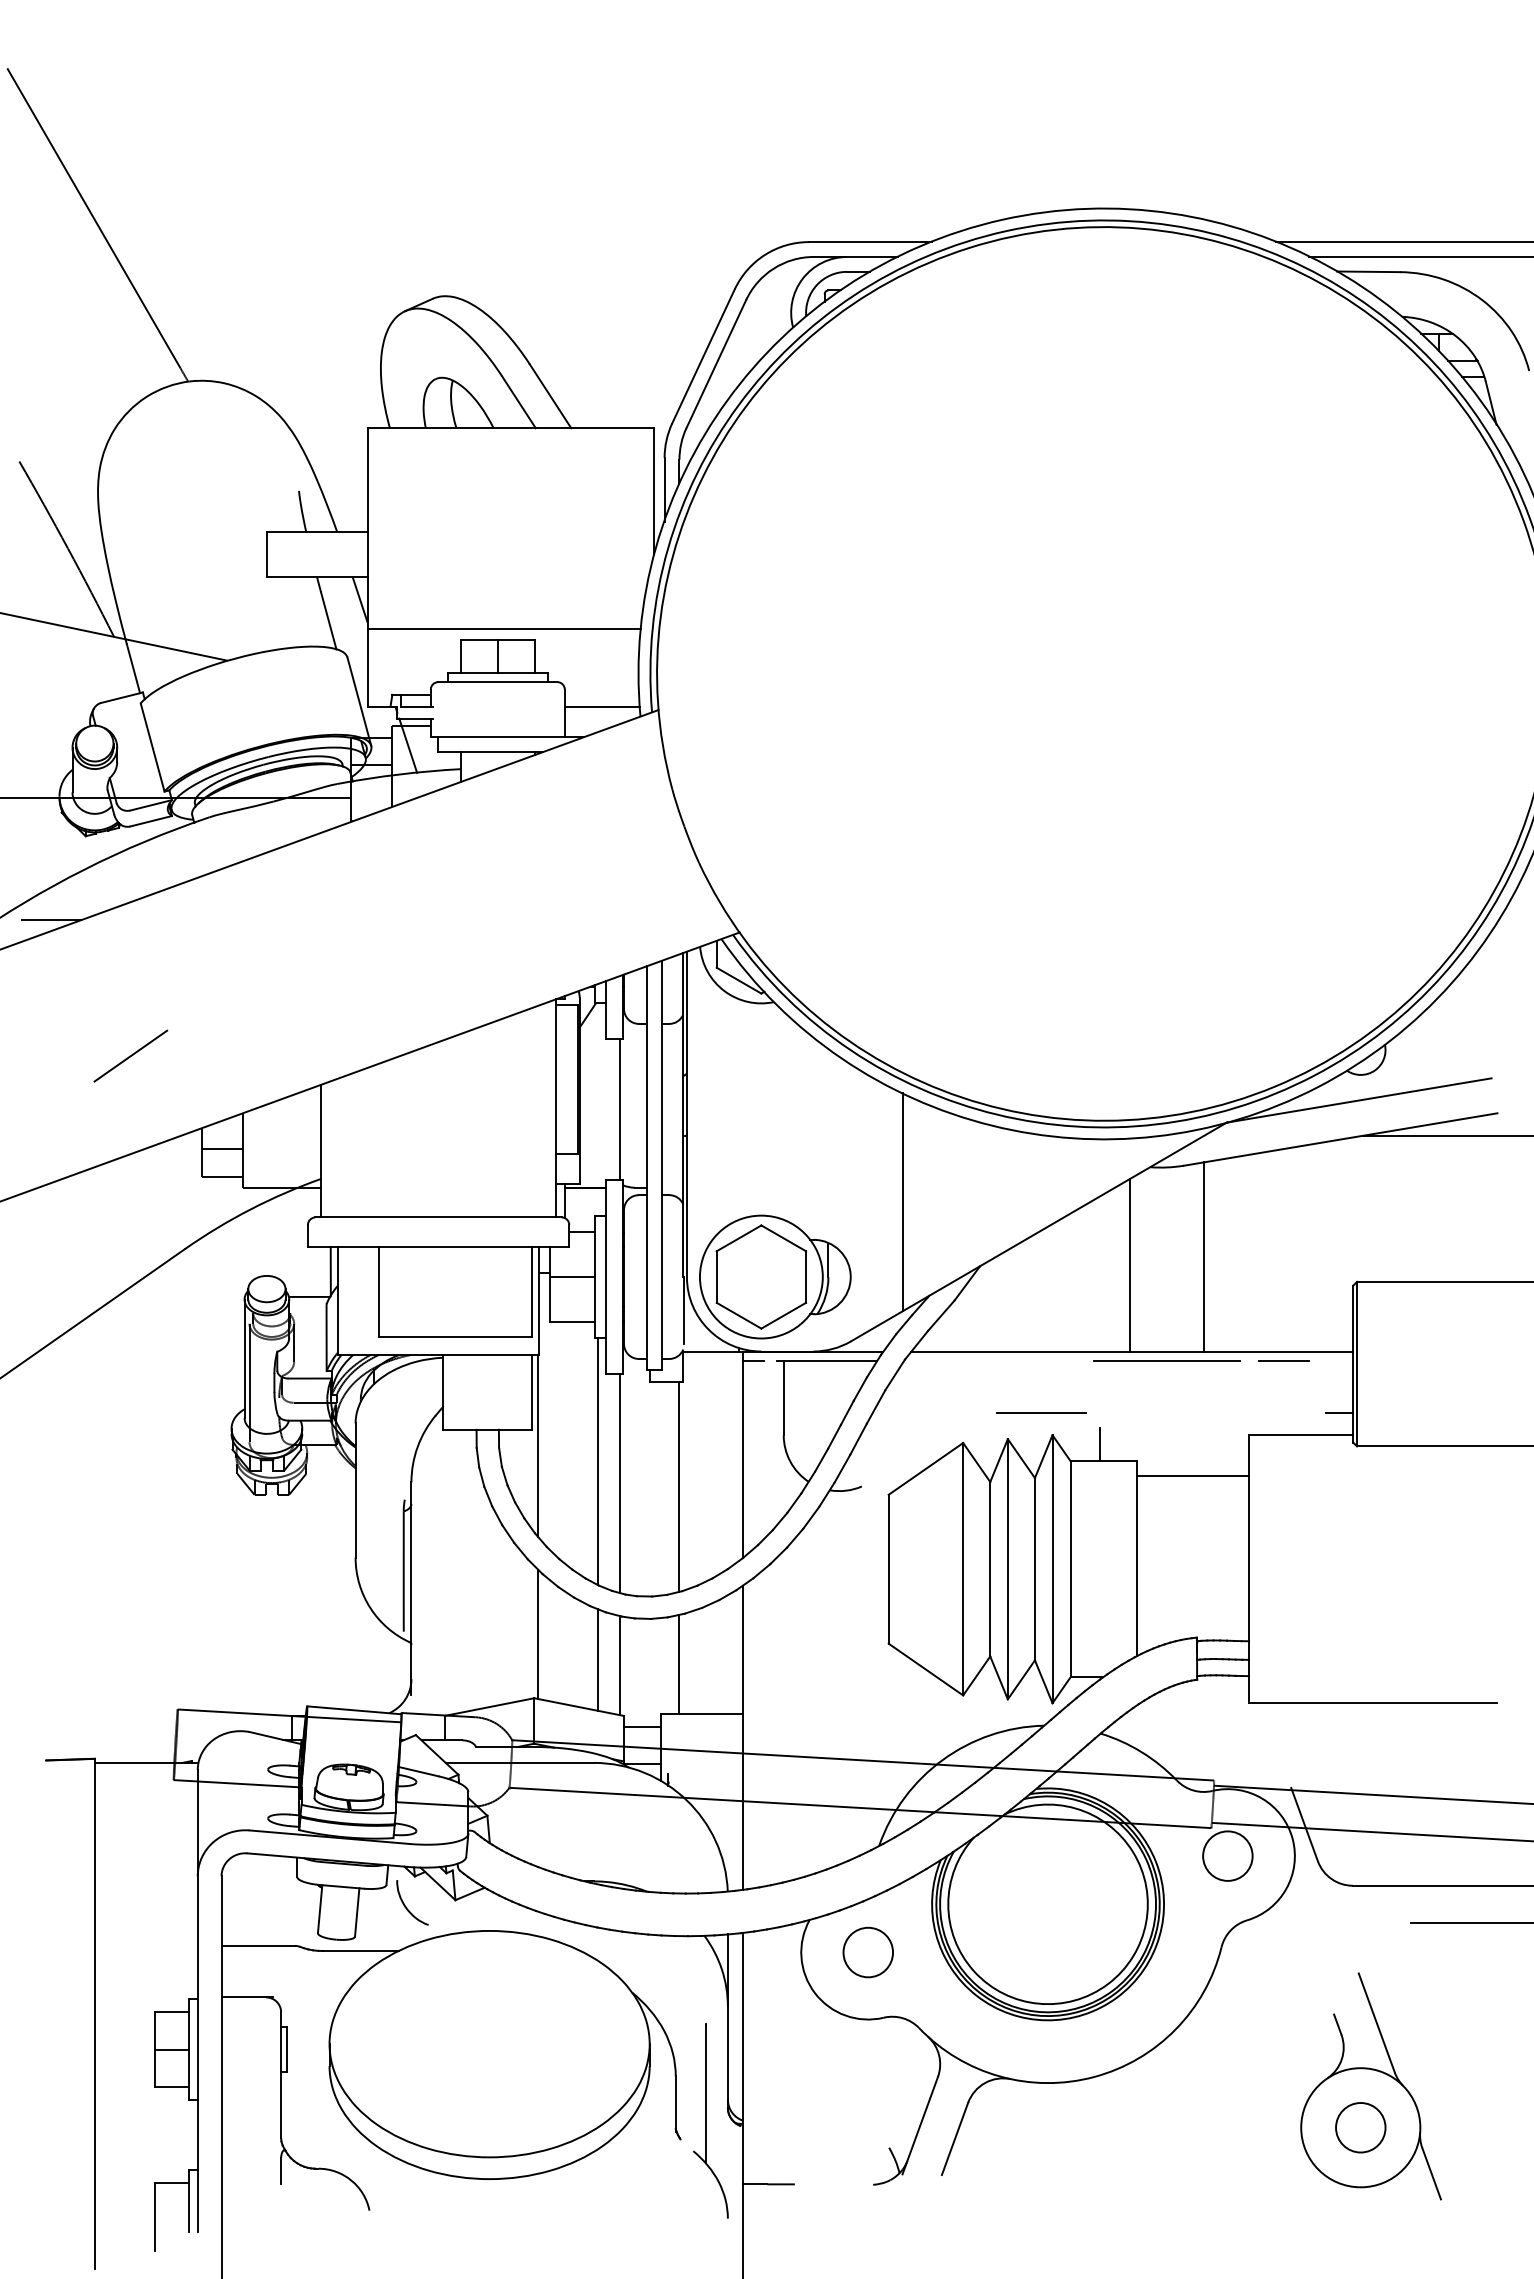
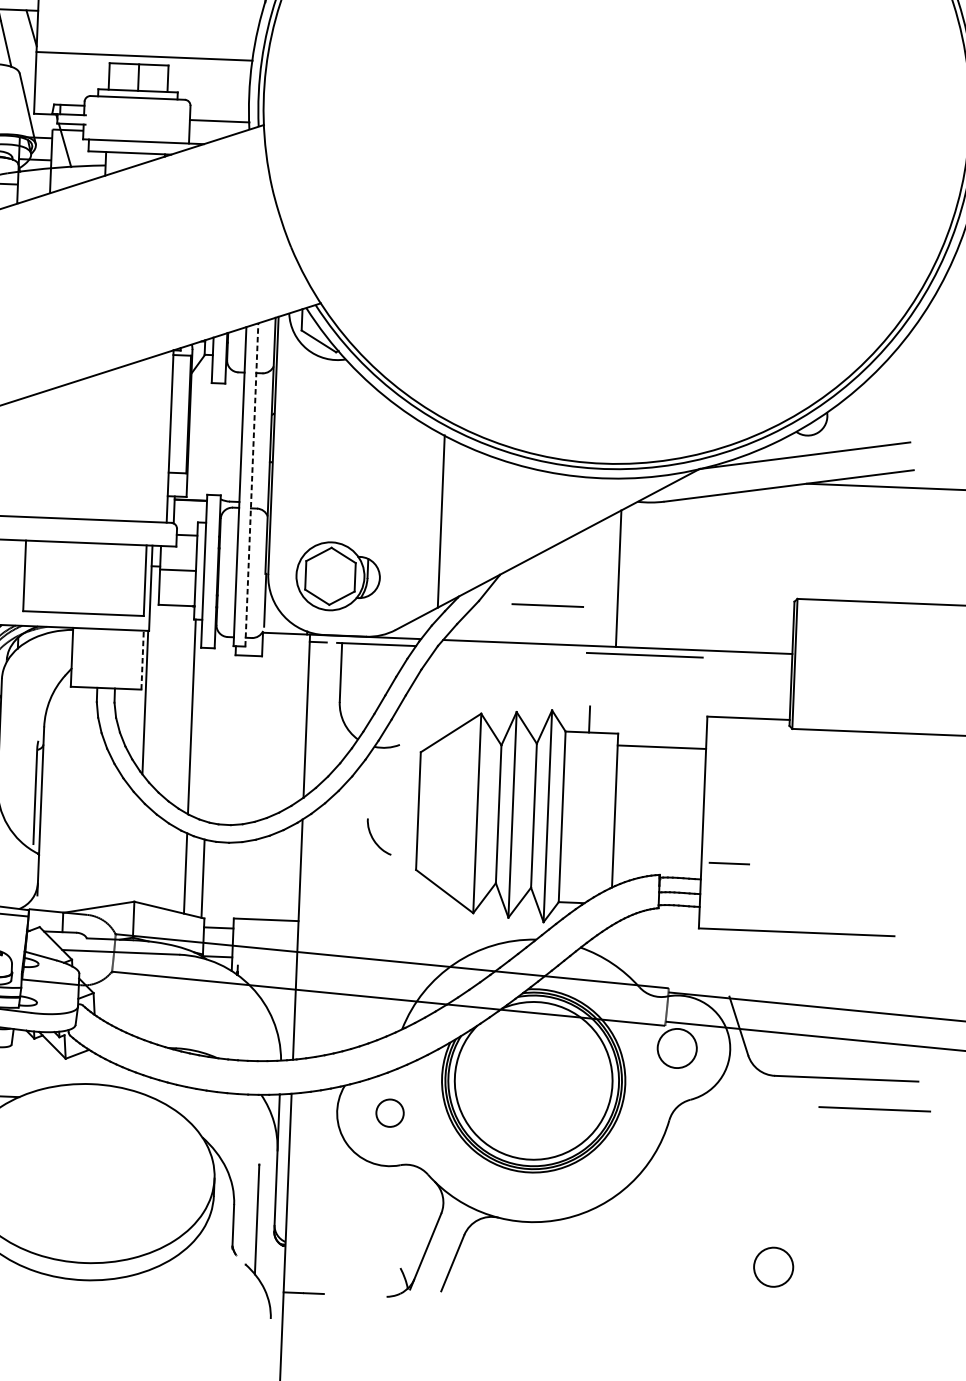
line: (619, 1109) -> (220, 439), removed
line: (661, 1165) -> (251, 484), solid -> dashed
line: (1204, 1256) -> (677, 574), removed
part: (775, 1276) -> (338, 576), size x0.7
line: (1283, 1360) -> (728, 863), moved
line: (532, 1392) -> (142, 660), solid -> dashed
line: (1041, 1412) -> (547, 605), moved
line: (1339, 1412) -> (779, 701), removed
line: (619, 1483) -> (208, 734), removed
line: (679, 1486) -> (255, 739), removed
line: (538, 1633) -> (139, 850), removed
line: (679, 1664) -> (250, 879), removed
curve: (407, 1907) -> (375, 840), moved
circle: (867, 1952) -> (389, 1113), size x0.7
part: (1370, 2086) -> (782, 1234), removed

